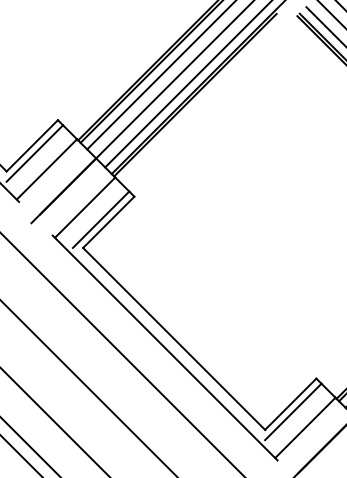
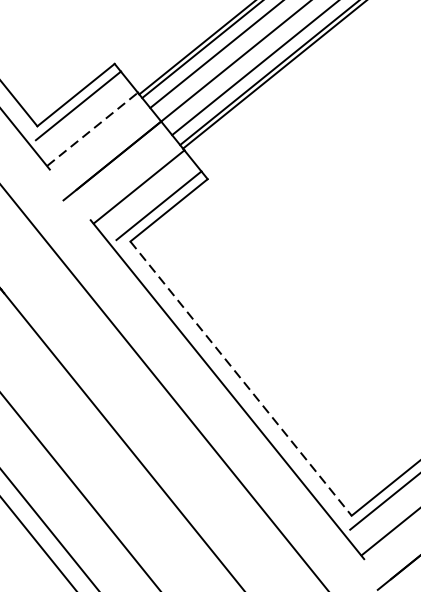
line: (46, 169) -> (91, 129), solid -> dashed
line: (174, 338) -> (241, 378), solid -> dashed

